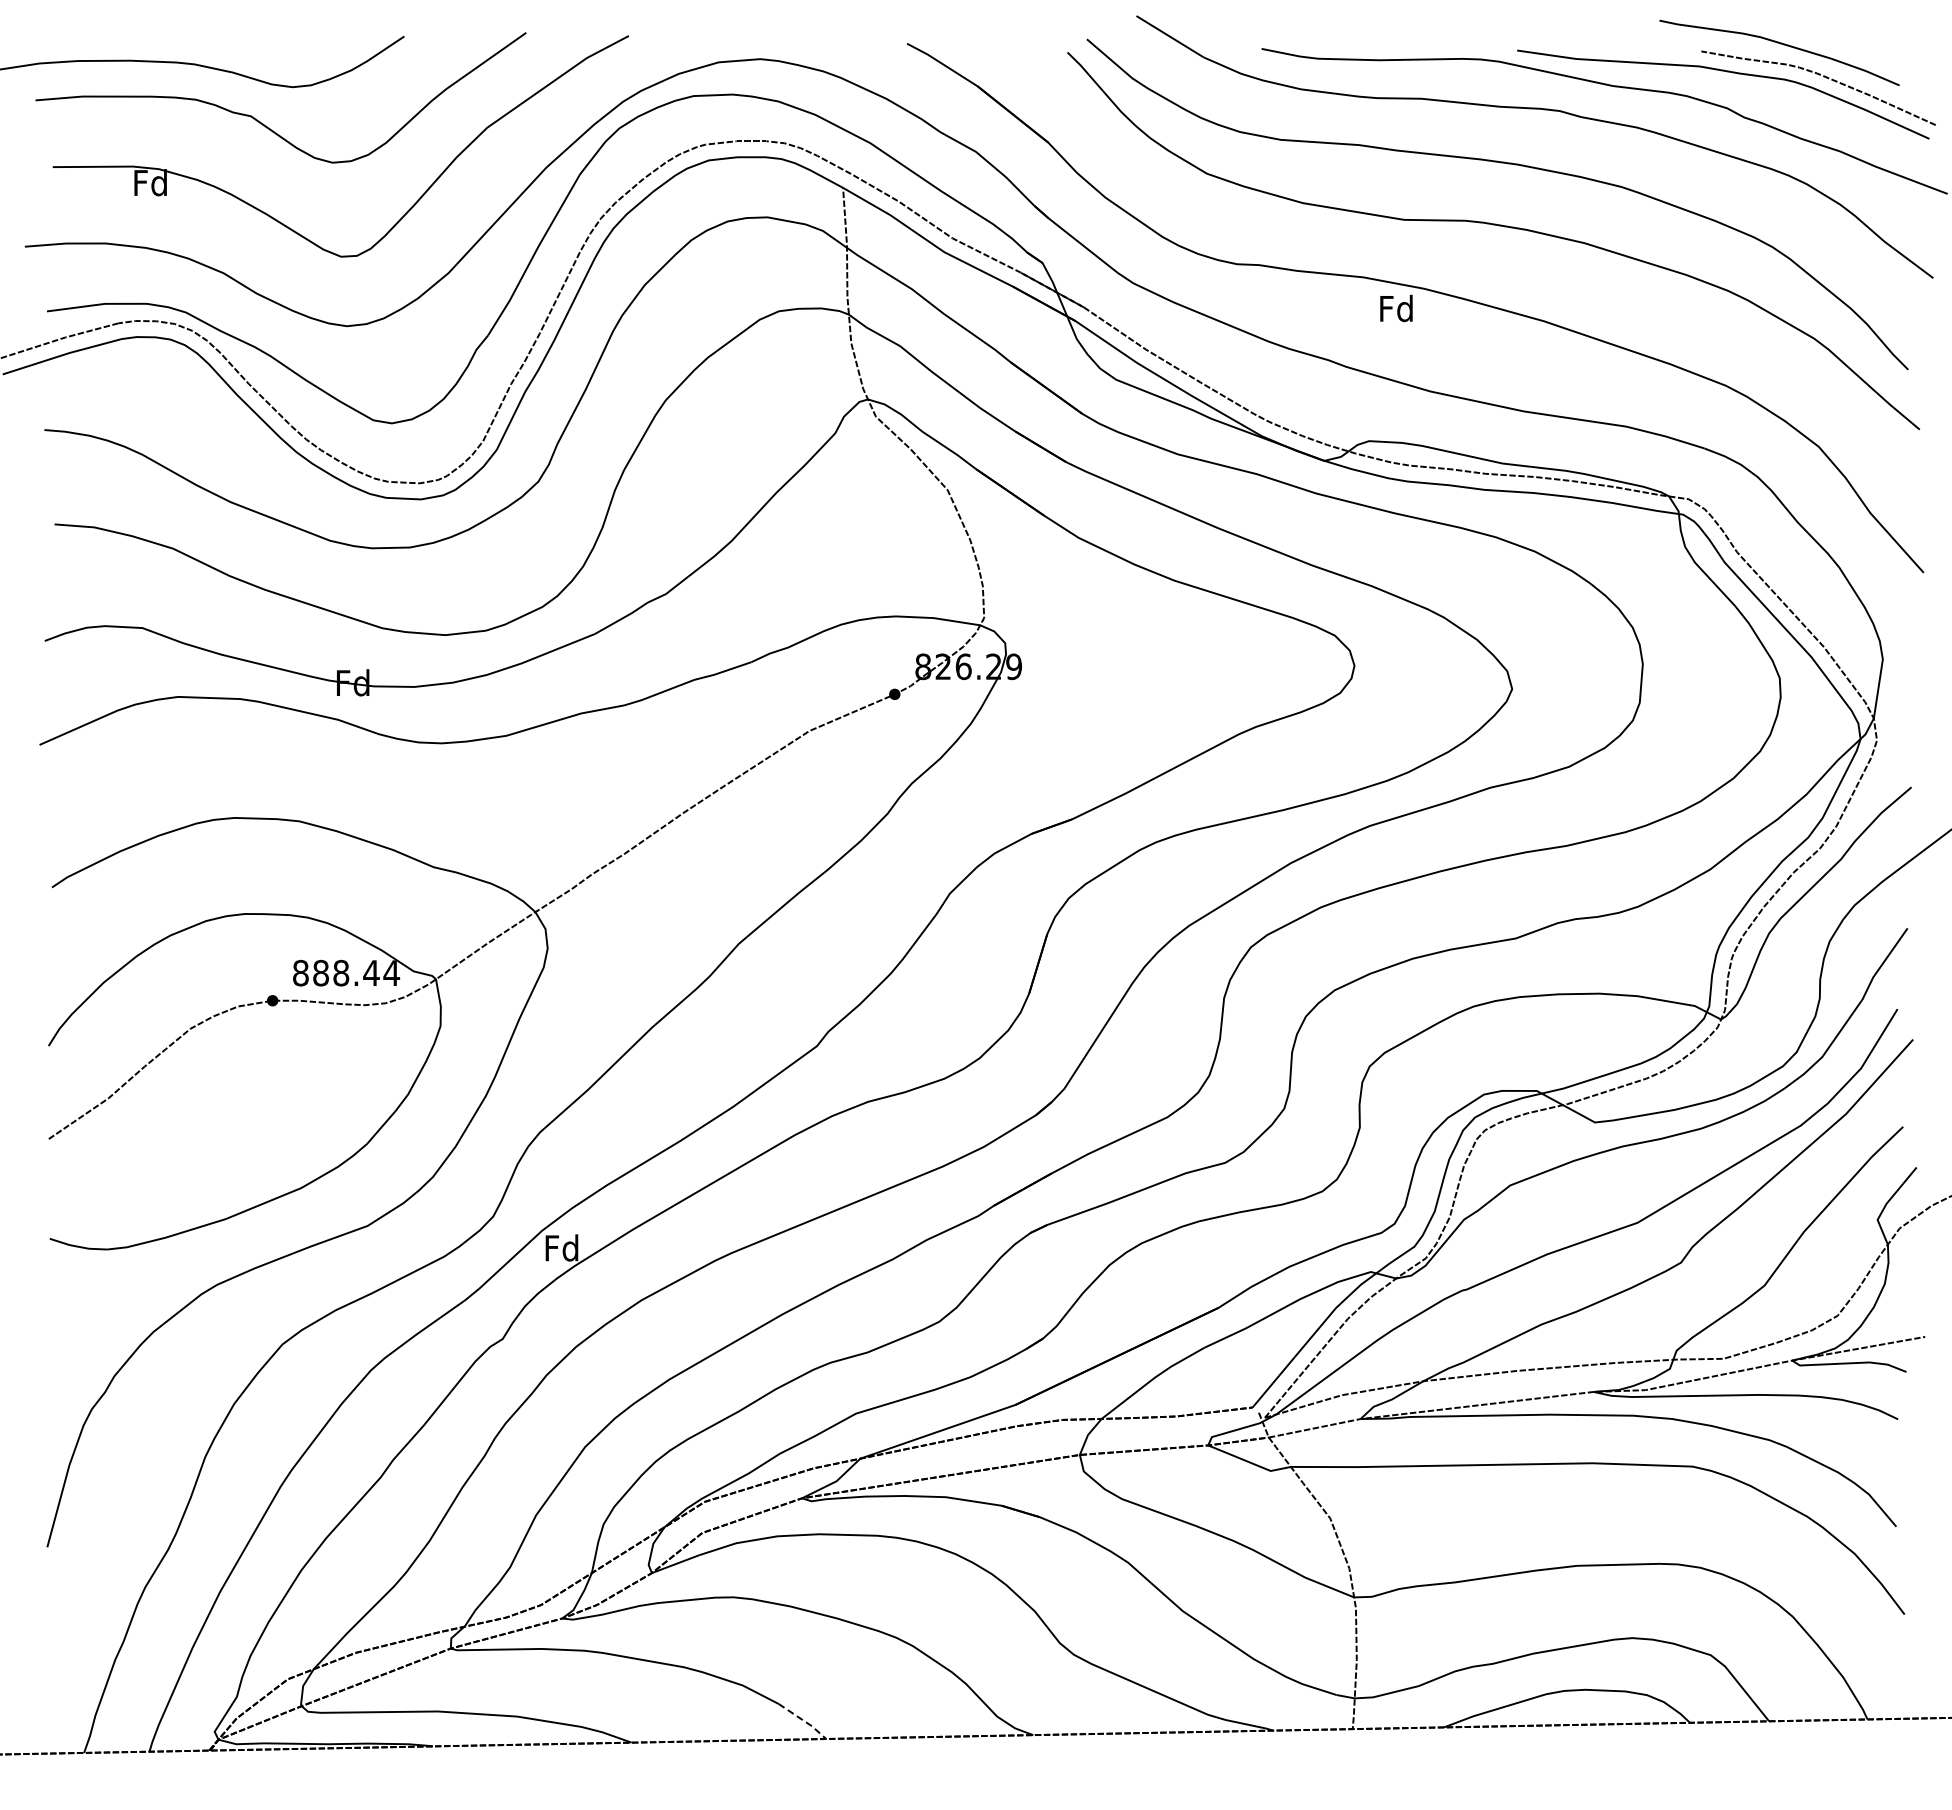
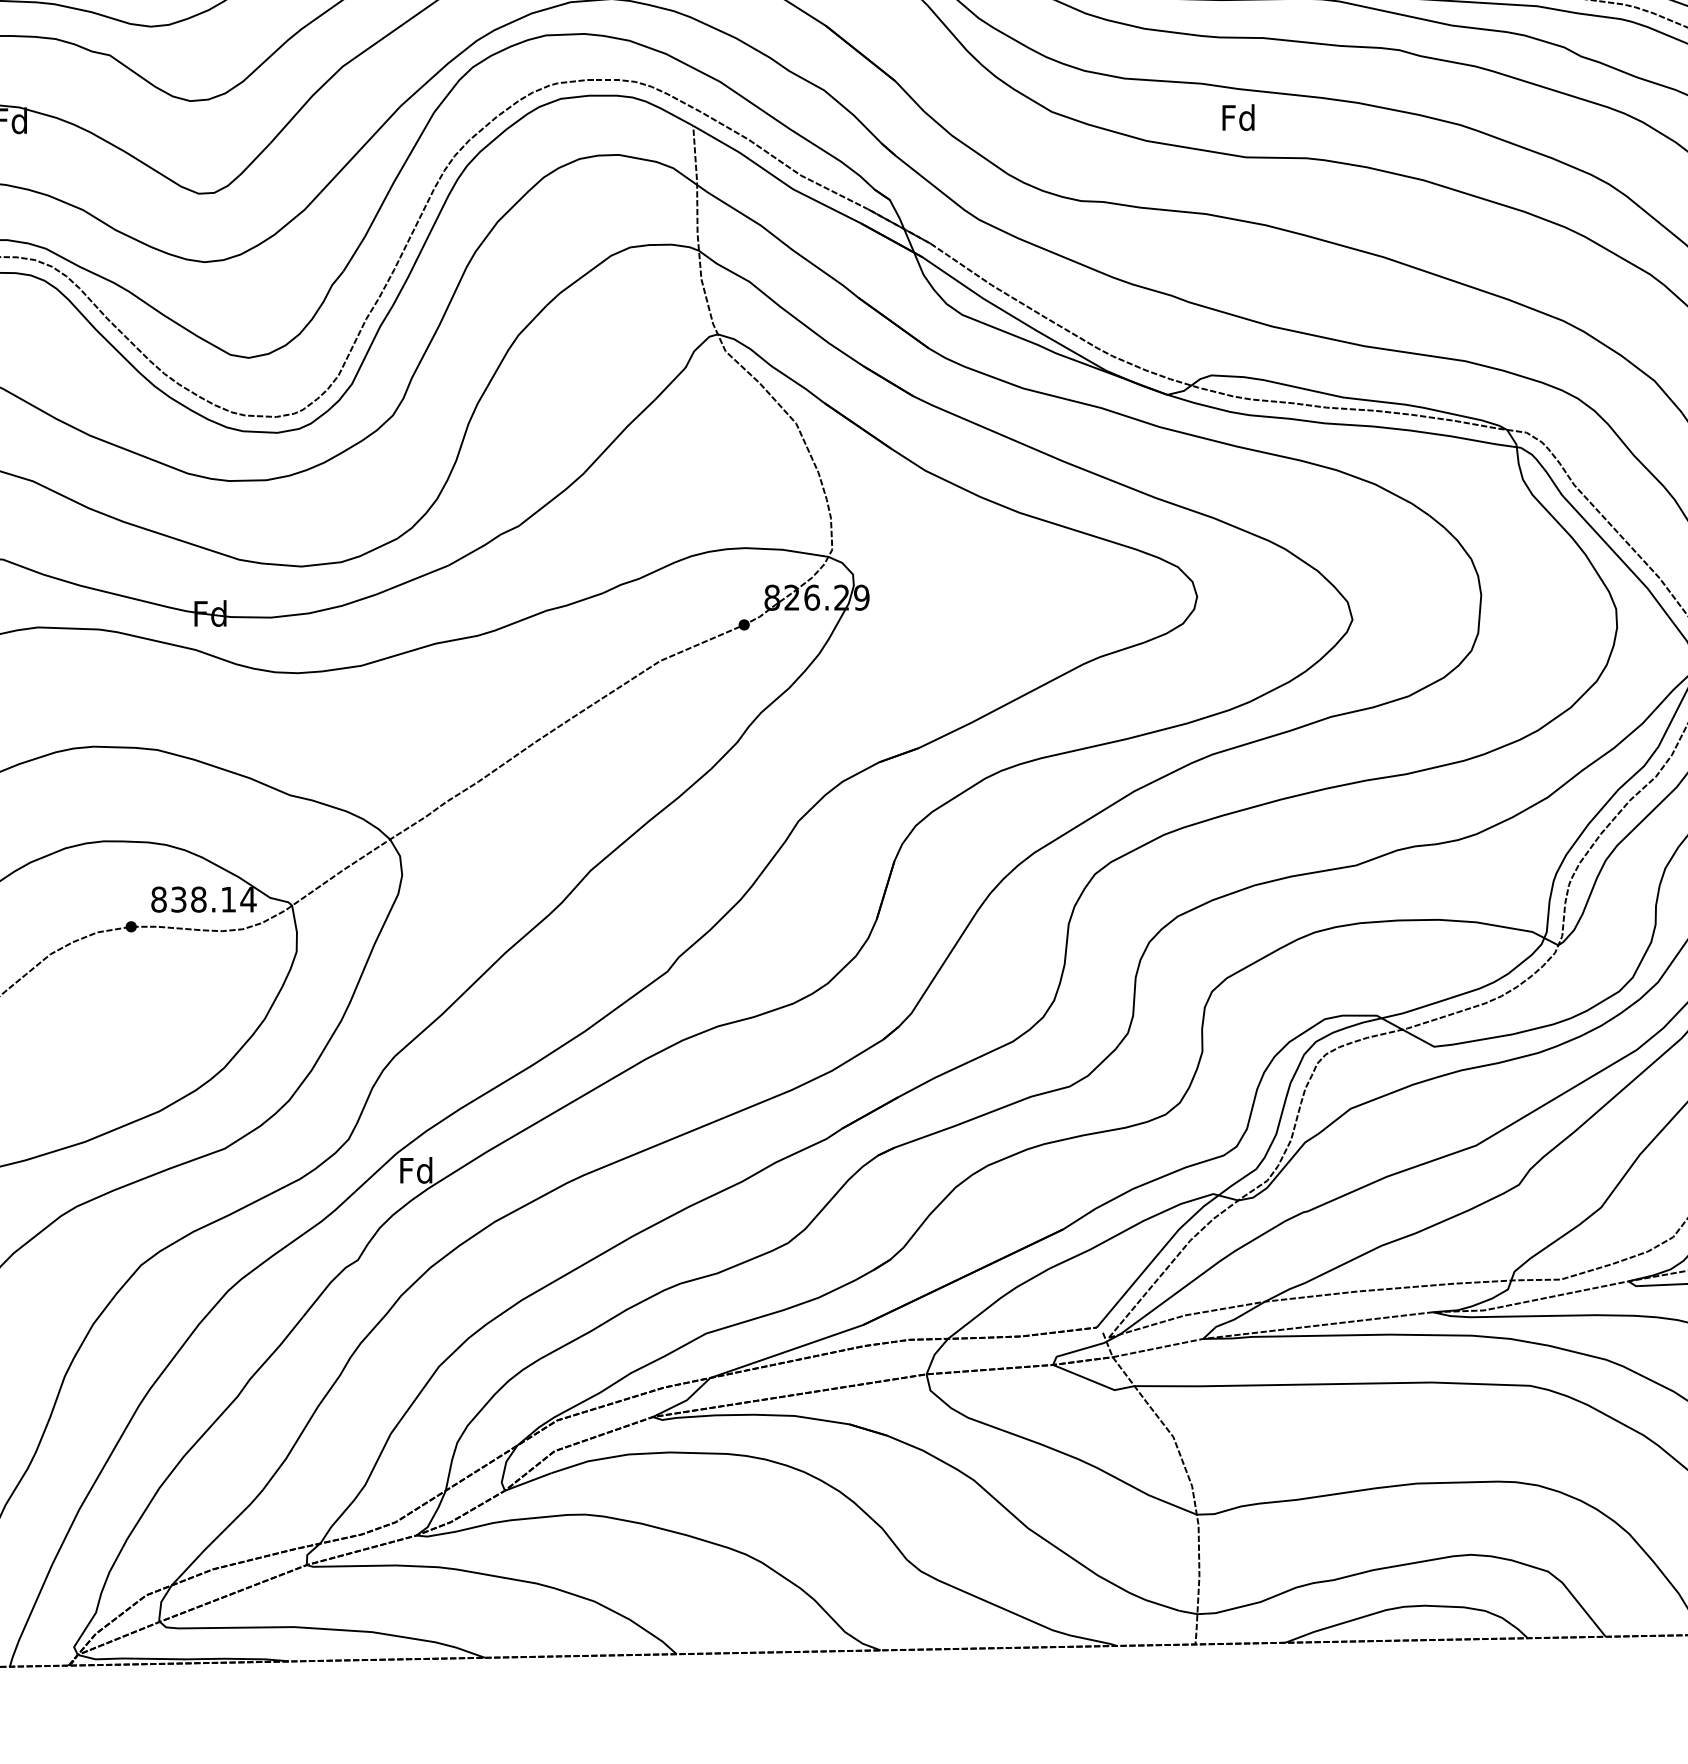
text: (1396, 308) -> (1238, 117), moved
text: (346, 973) -> (203, 899), 888.44 -> 838.14
line: (803, 1720) -> (654, 1635), dashed -> solid

